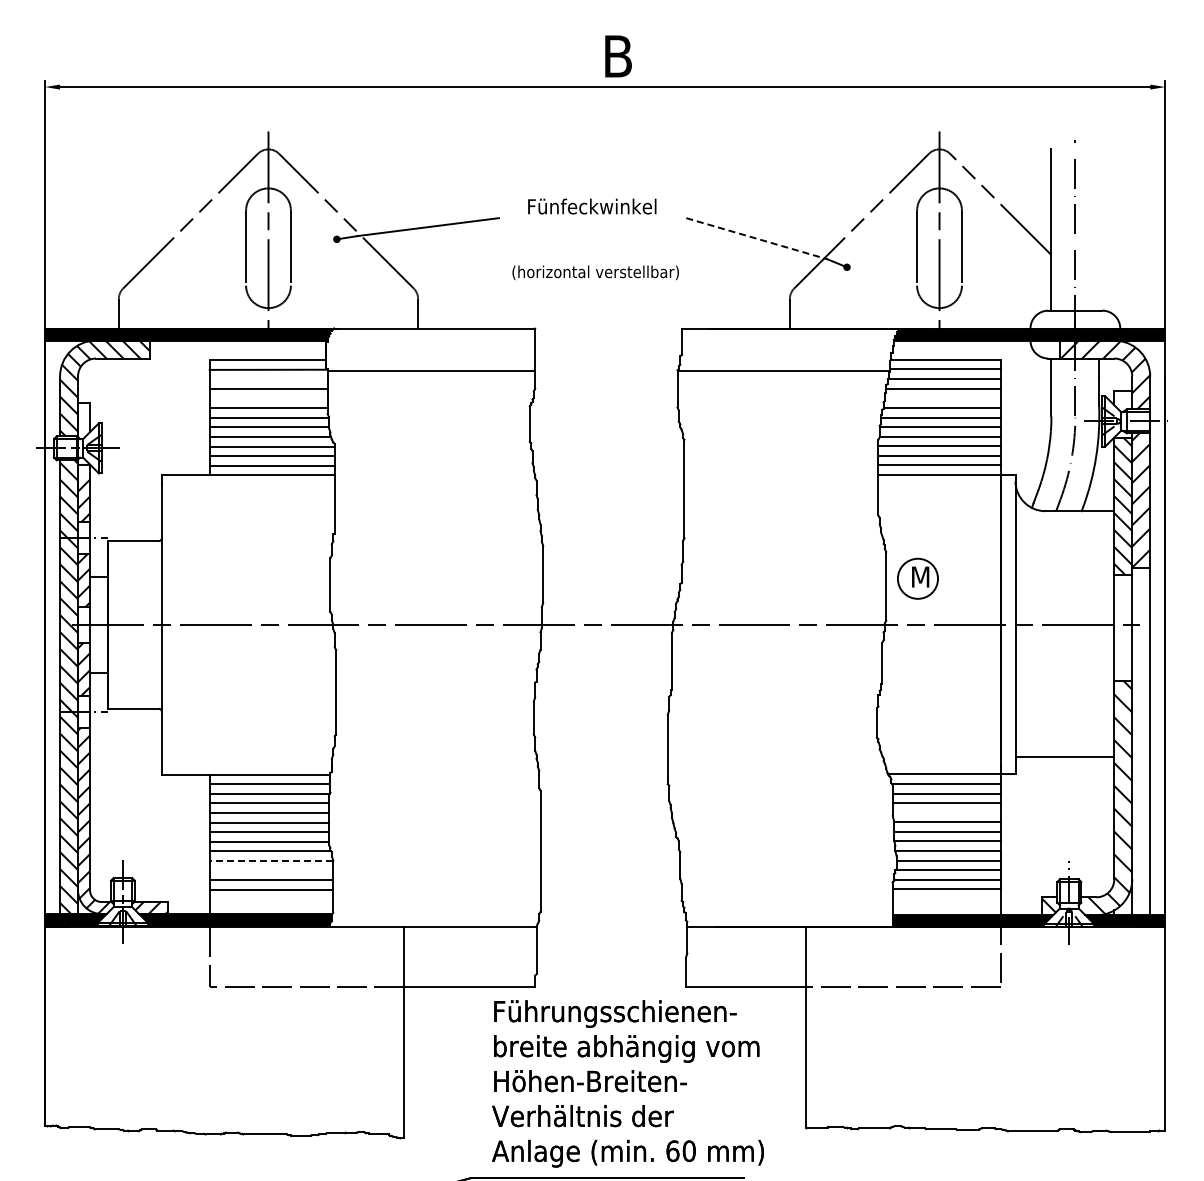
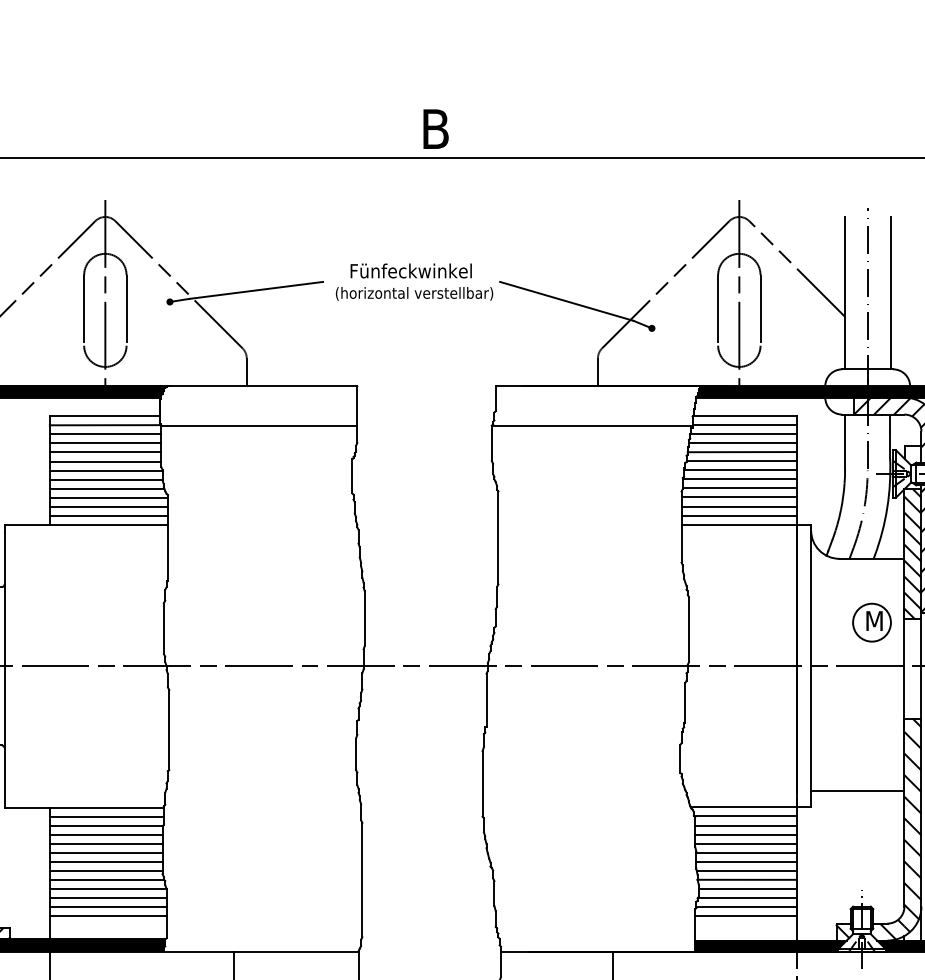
line: (1099, 229) -> (890, 292), added
line: (756, 238) -> (566, 301), dashed -> solid
text: (595, 272) -> (414, 293), moved
line: (268, 379) -> (105, 434), added
line: (268, 398) -> (105, 452), added
line: (942, 398) -> (742, 452), added
part: (917, 578) -> (871, 622), moved
line: (946, 812) -> (745, 843), added
line: (271, 860) -> (108, 888), dashed -> solid
line: (271, 870) -> (108, 898), added

